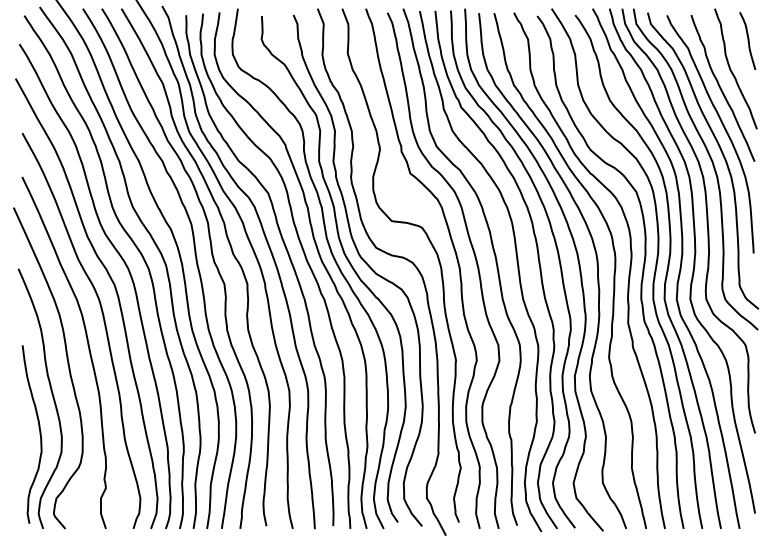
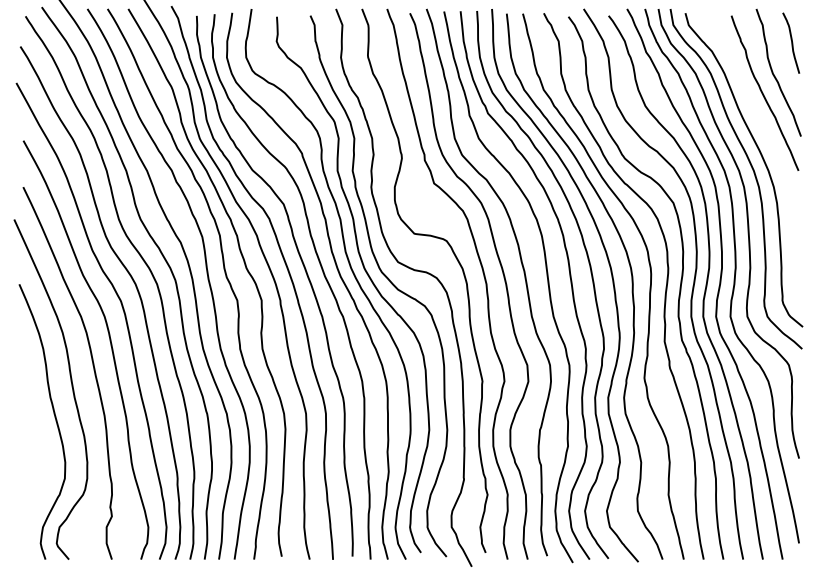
curve: (723, 127) -> (765, 134), removed
curve: (39, 434) -> (41, 459), removed

